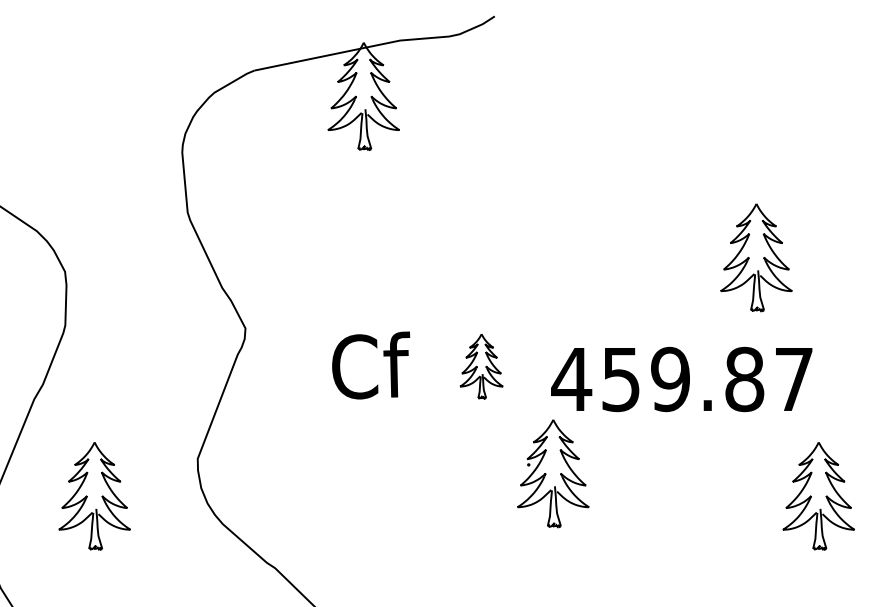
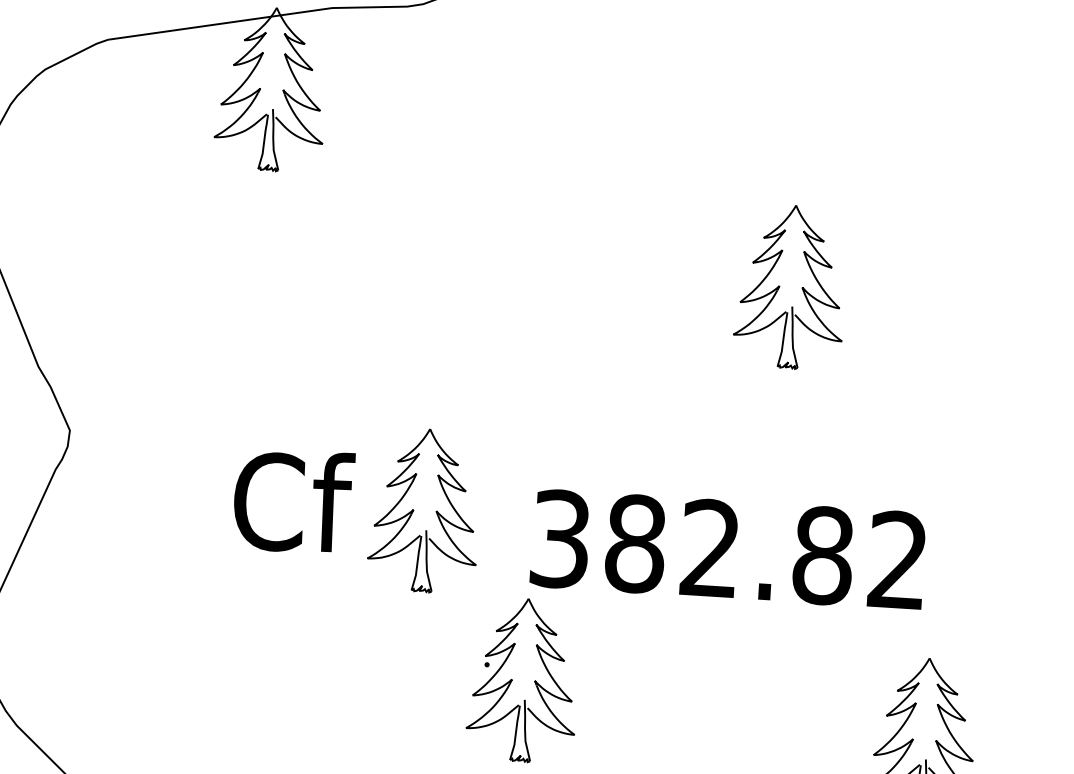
part: (756, 257) -> (791, 286), moved
text: (371, 365) -> (294, 501), moved
part: (481, 366) -> (424, 510), size x1.67
text: (681, 379) -> (727, 549), 459.87 -> 382.82

